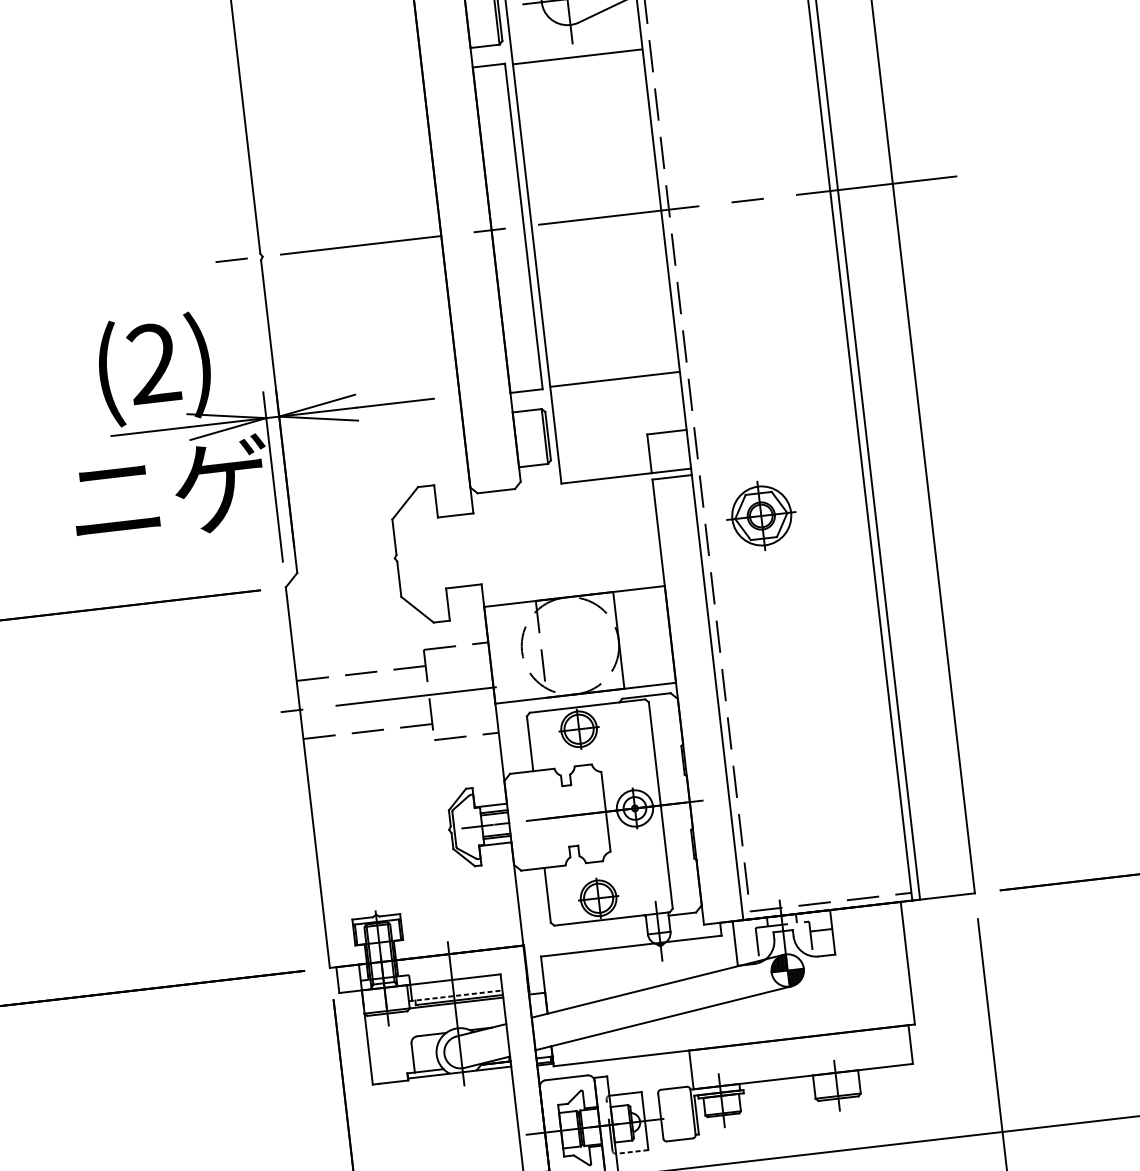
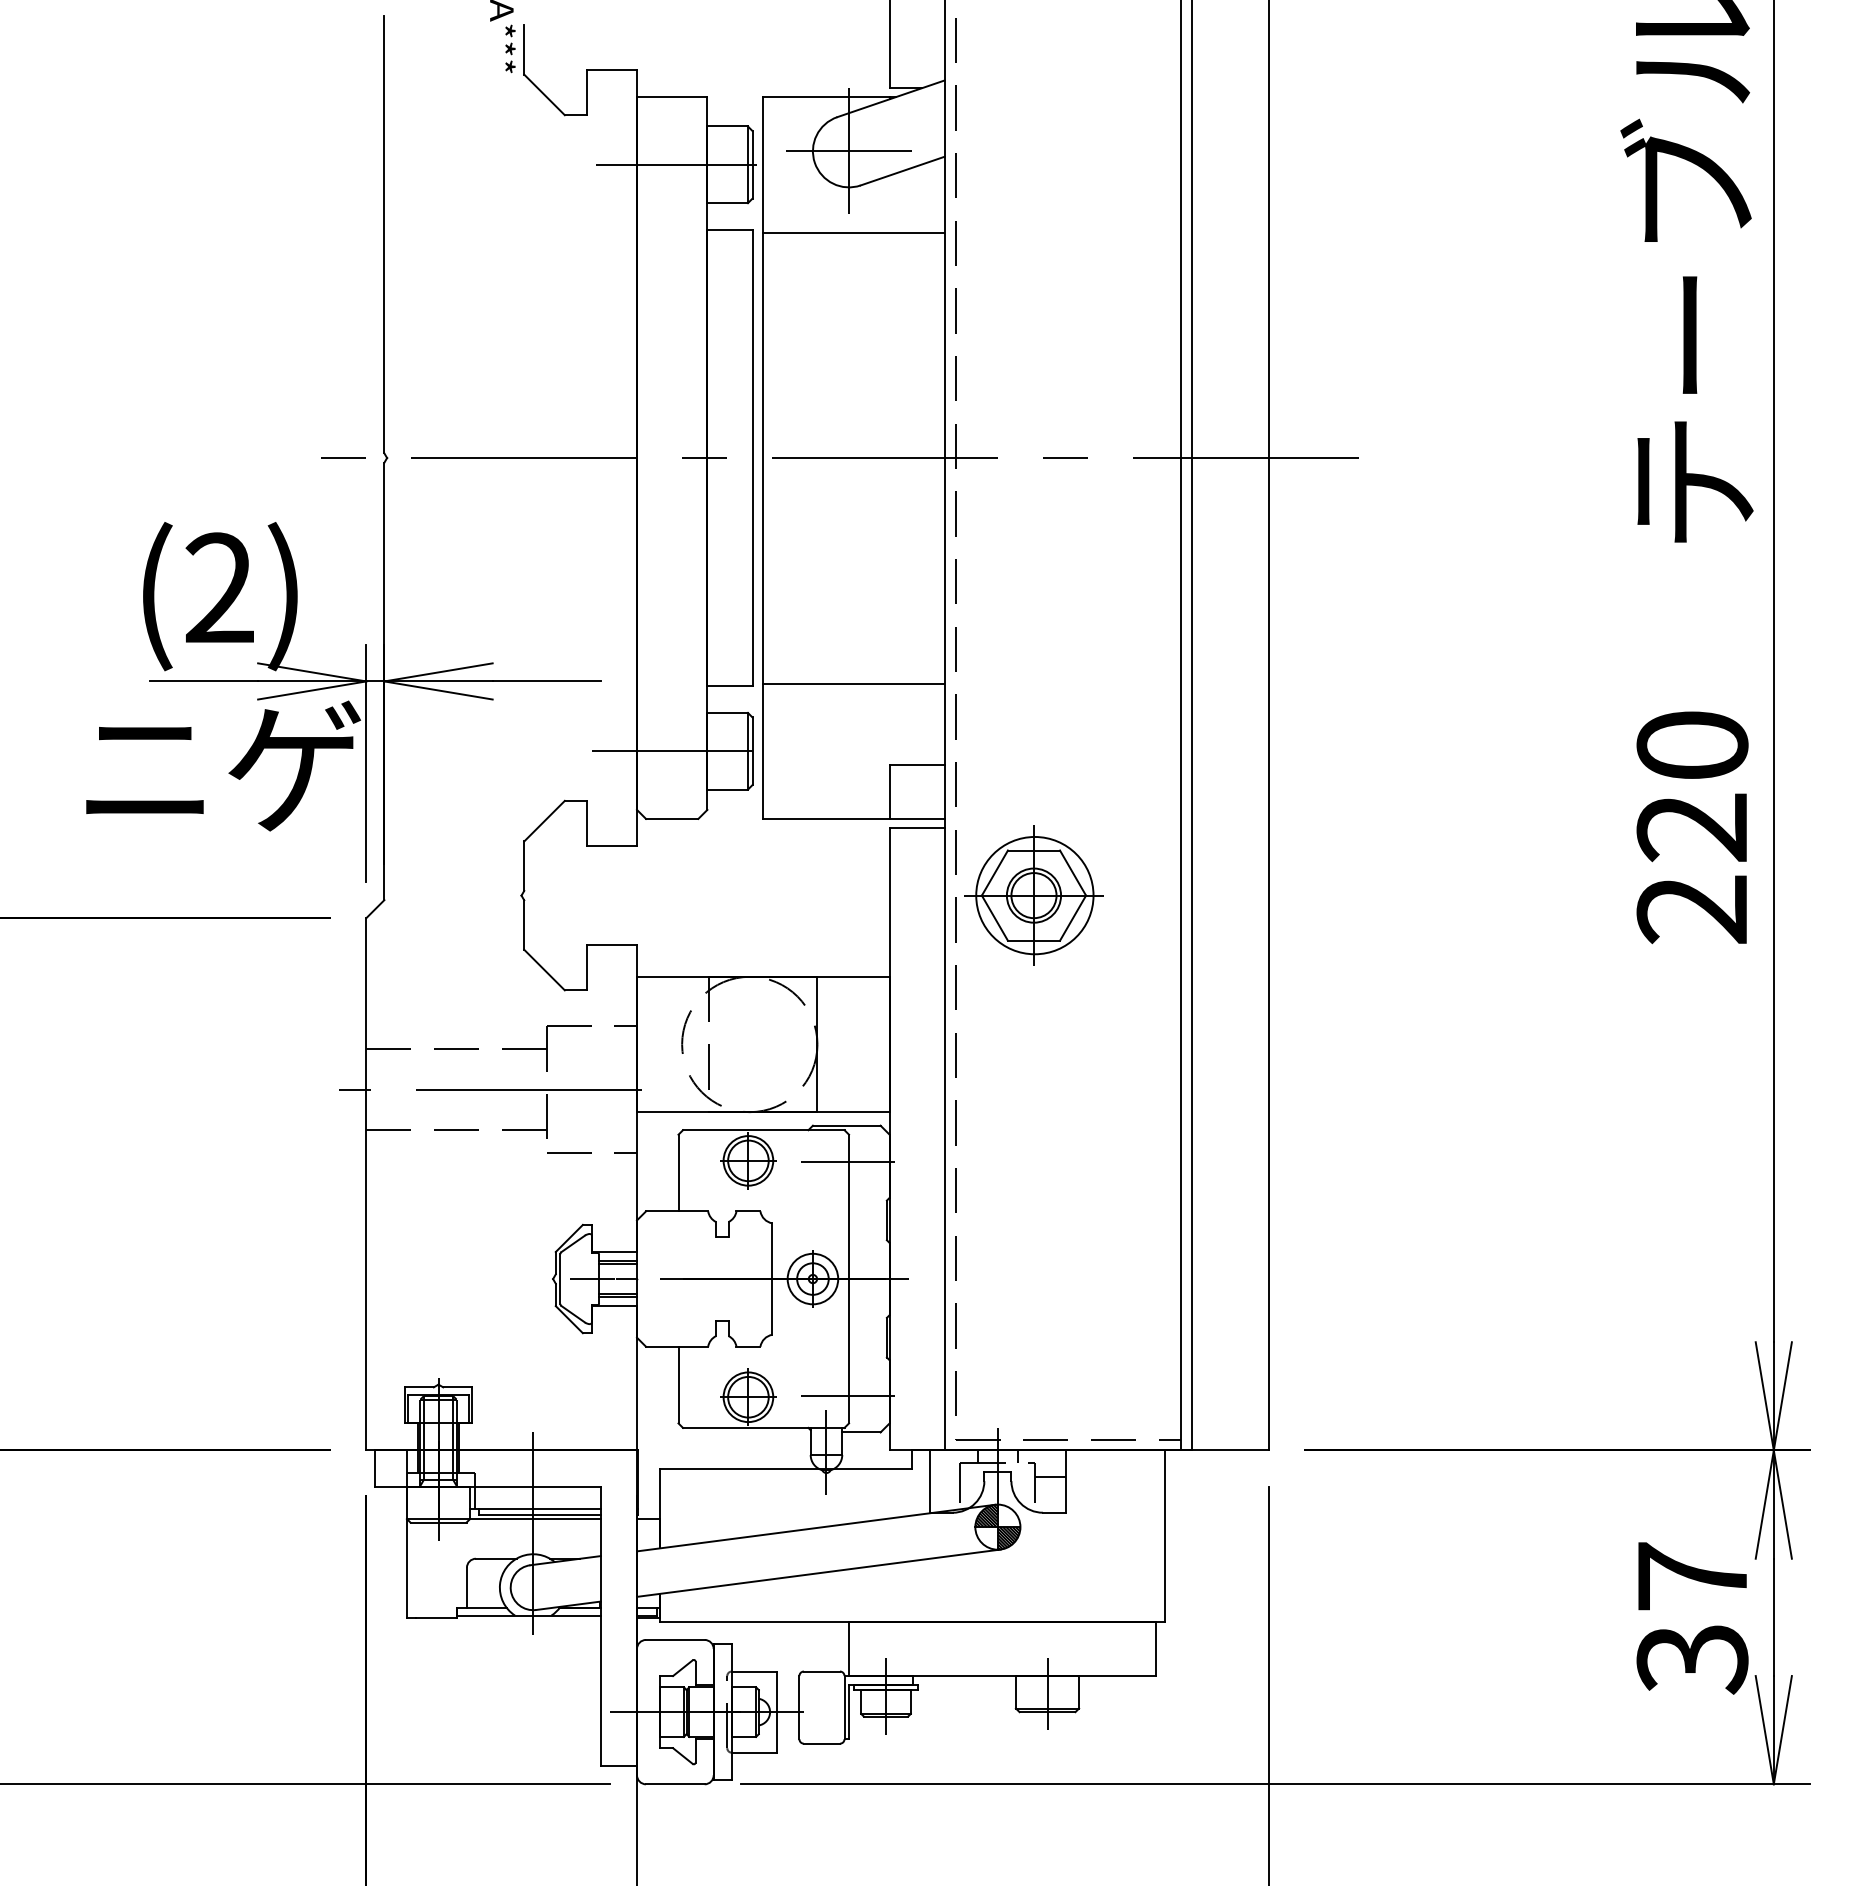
line: (445, 22) -> (676, 164), added
line: (490, 442) -> (671, 751), added
part: (760, 516) -> (1033, 895), size x1.43
line: (649, 721) -> (847, 1161), added
line: (669, 889) -> (847, 1396), added
line: (456, 996) -> (536, 1509), dashed -> solid
line: (632, 1151) -> (754, 1752), dashed -> solid

